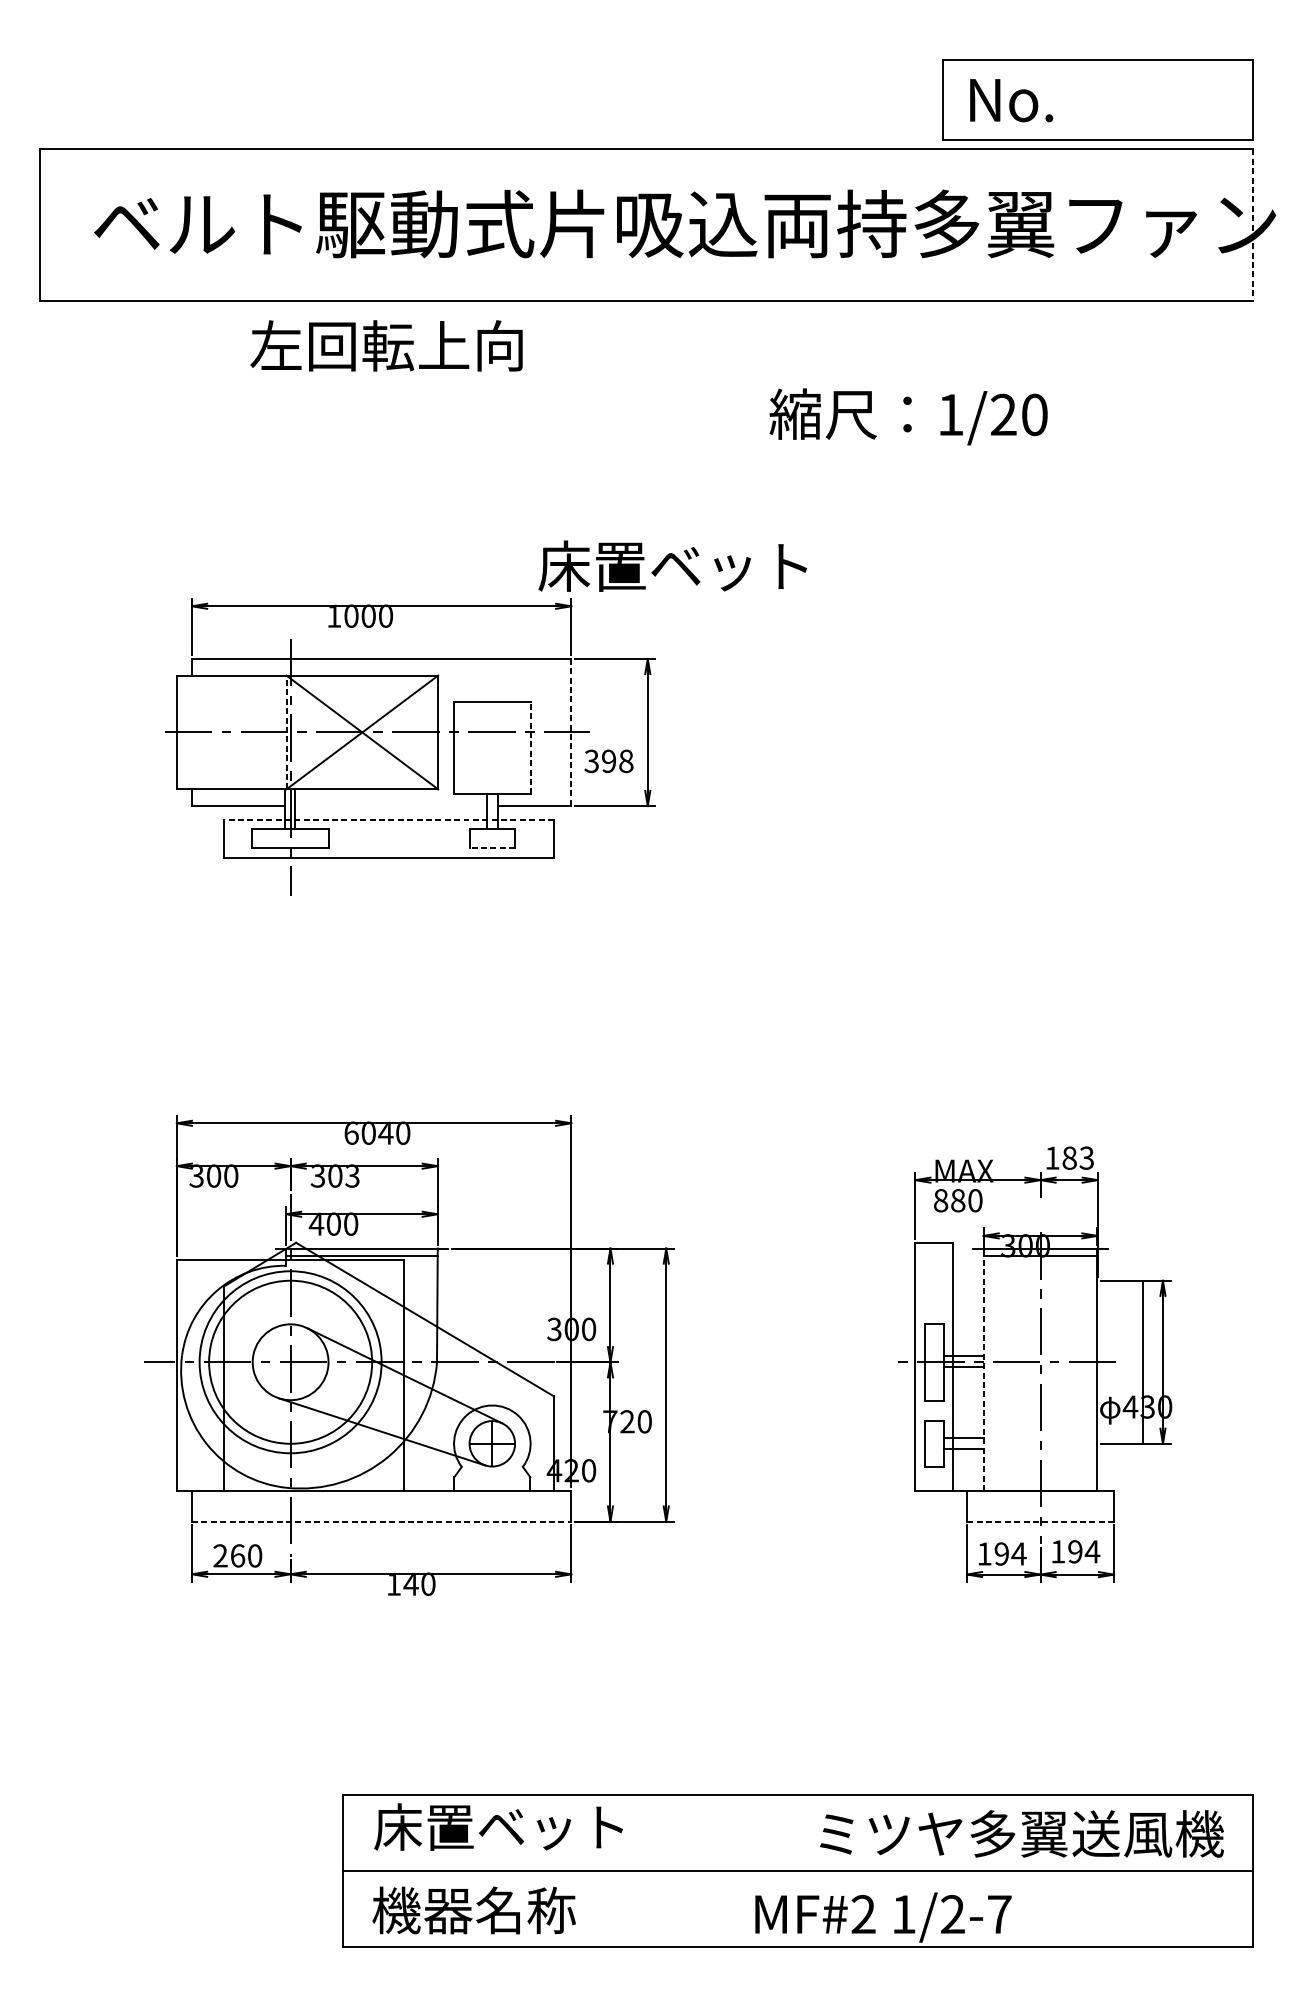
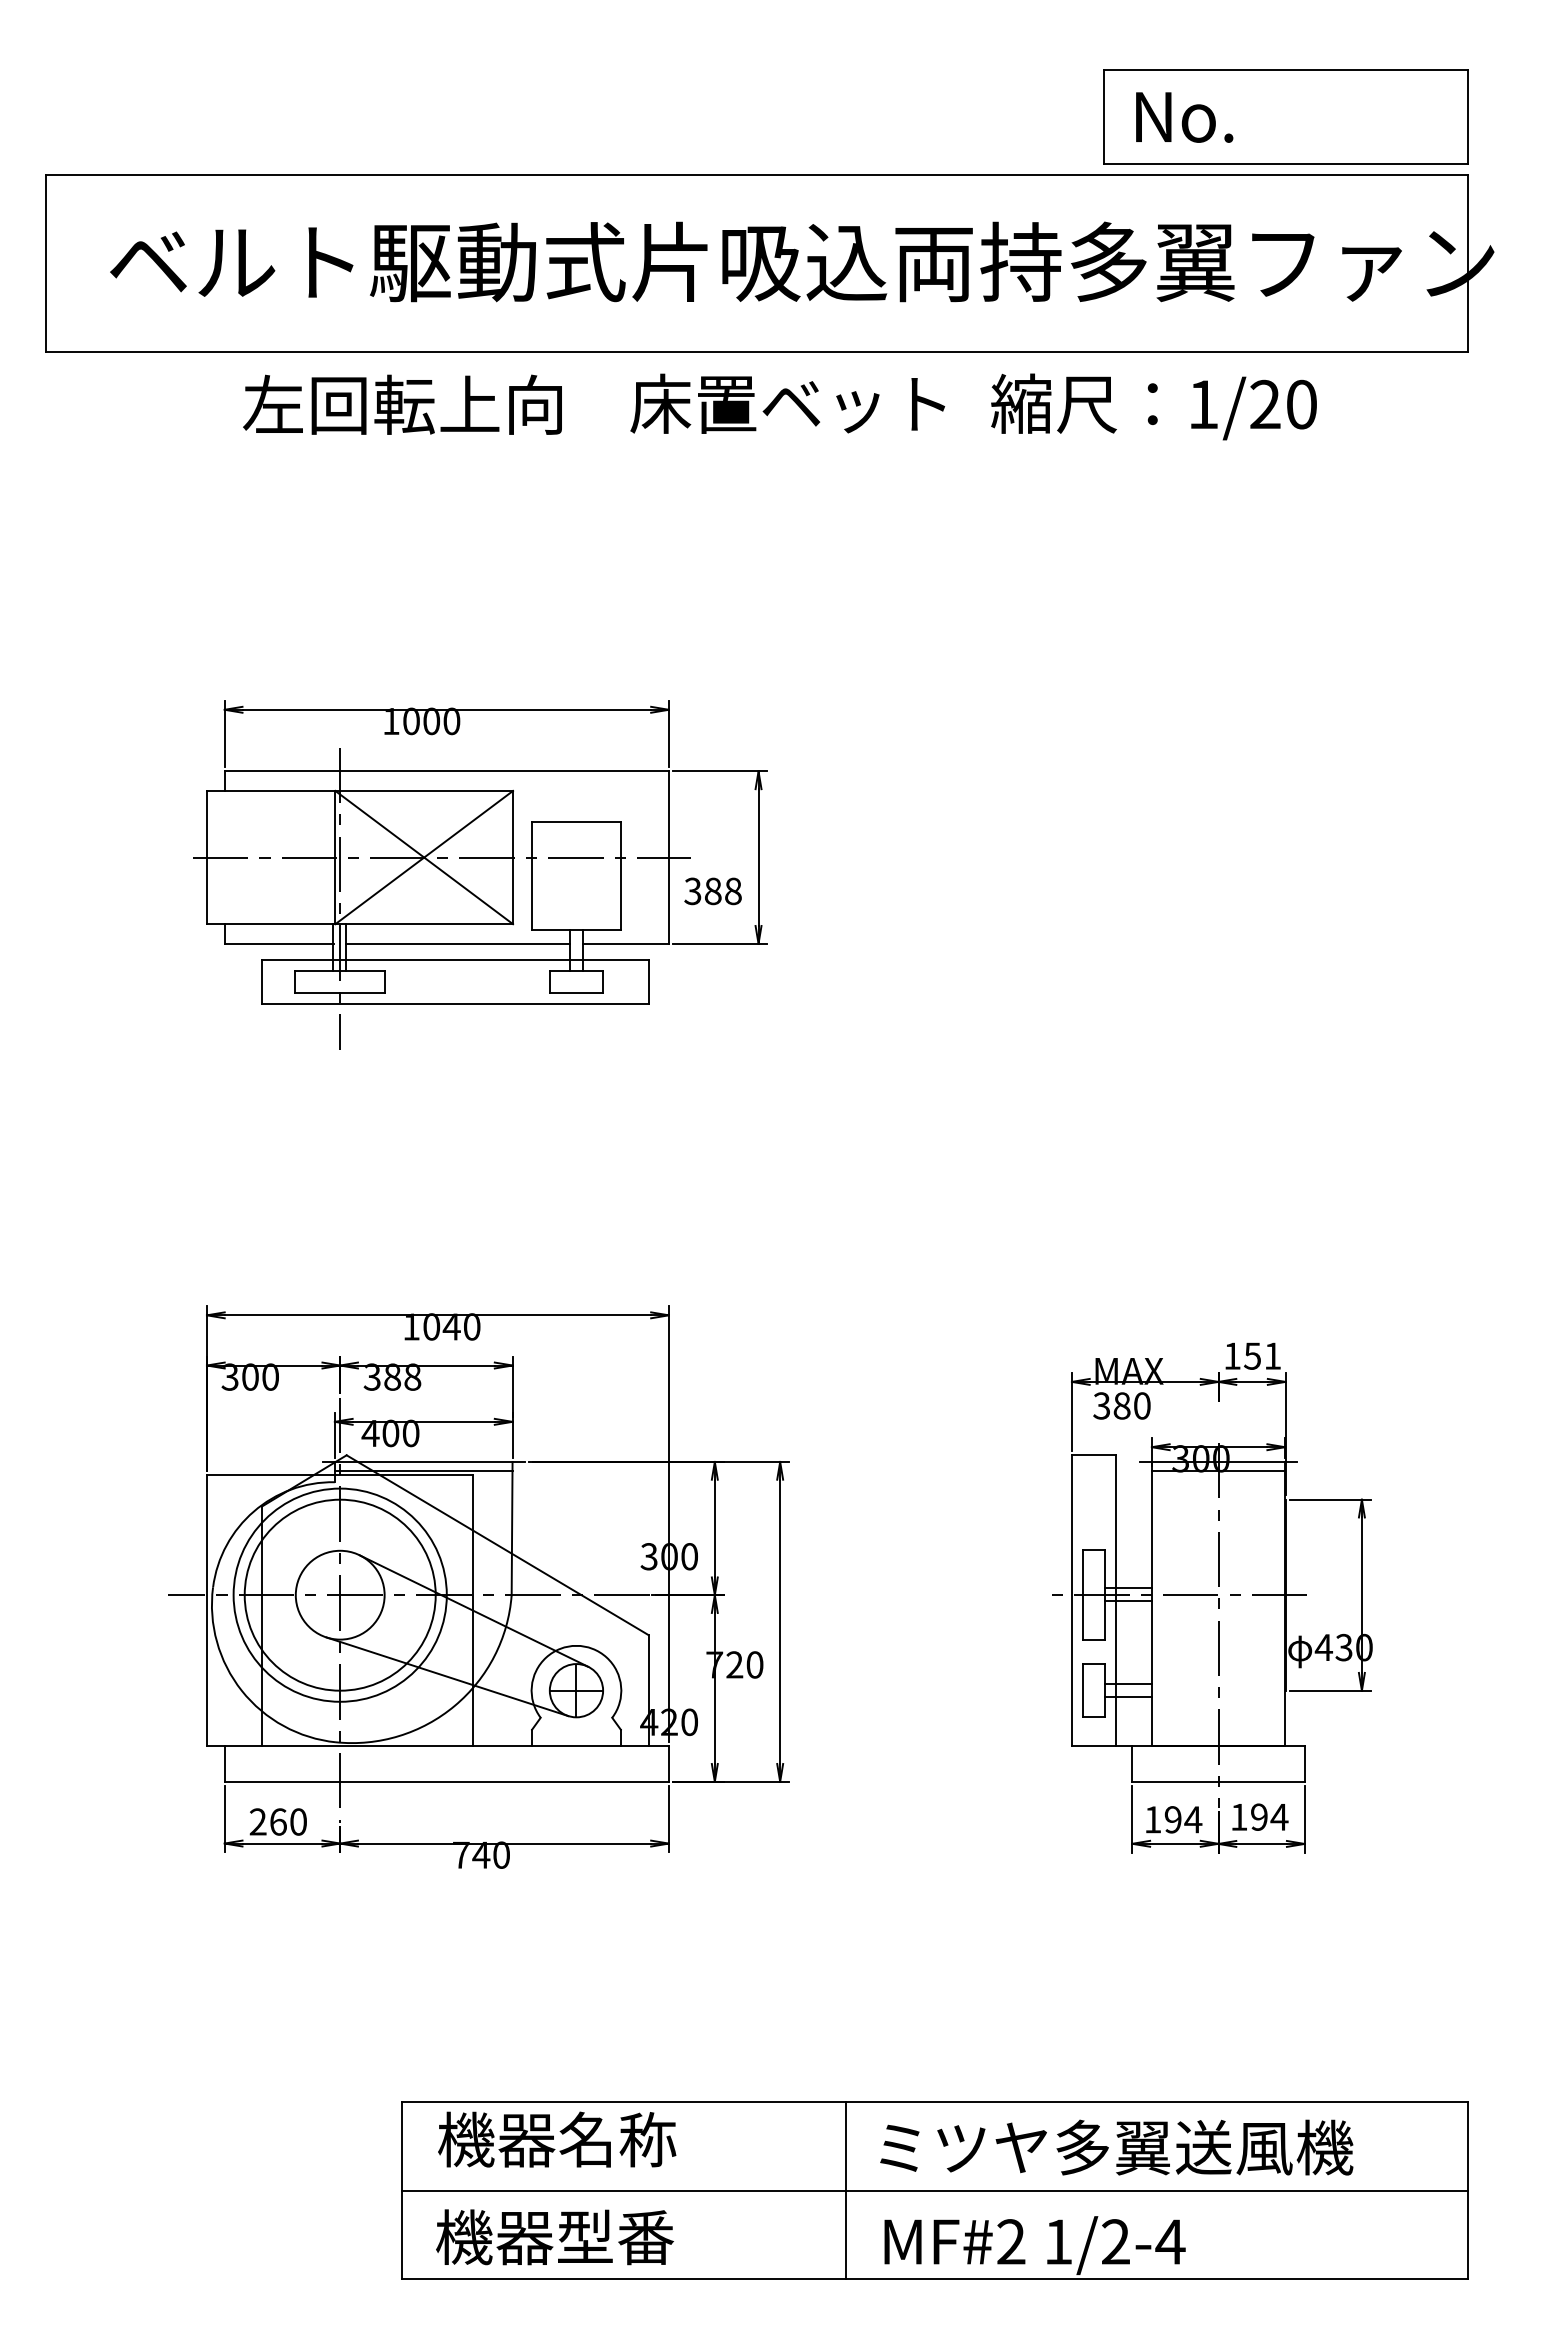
line: (1253, 225) -> (1467, 263), dashed -> solid
text: (386, 345) -> (402, 404), moved
text: (908, 416) -> (1153, 406), moved
text: (672, 565) -> (787, 403), moved
line: (286, 732) -> (335, 857), dashed -> solid
line: (570, 733) -> (668, 858), dashed -> solid
line: (530, 748) -> (621, 876), dashed -> solid
text: (608, 761) -> (712, 891), 398 -> 388
line: (391, 805) -> (458, 943), added
line: (388, 819) -> (454, 959), dashed -> solid
line: (492, 848) -> (576, 993), dashed -> solid
text: (351, 1132) -> (411, 1326), 6040 -> 1040
text: (1077, 1157) -> (1261, 1355), 183 -> 151
text: (343, 1175) -> (402, 1376), 303 -> 388
text: (940, 1200) -> (1101, 1405), 880 -> 380
line: (1142, 1361) -> (1285, 1594), moved
line: (983, 1369) -> (1151, 1603), dashed -> solid
line: (382, 1521) -> (447, 1781), dashed -> solid
line: (1040, 1521) -> (1218, 1781), dashed -> solid
text: (394, 1583) -> (461, 1854), 140 -> 740
text: (498, 1826) -> (583, 2139), 床置ベット -> 機器名称
text: (1021, 1833) -> (1116, 2147), moved
line: (722, 1870) -> (845, 2190), added
text: (525, 1910) -> (615, 2237), 機器名称 -> 機器型番
text: (999, 1914) -> (1170, 2241), 1/2-7 -> 1/2-4

